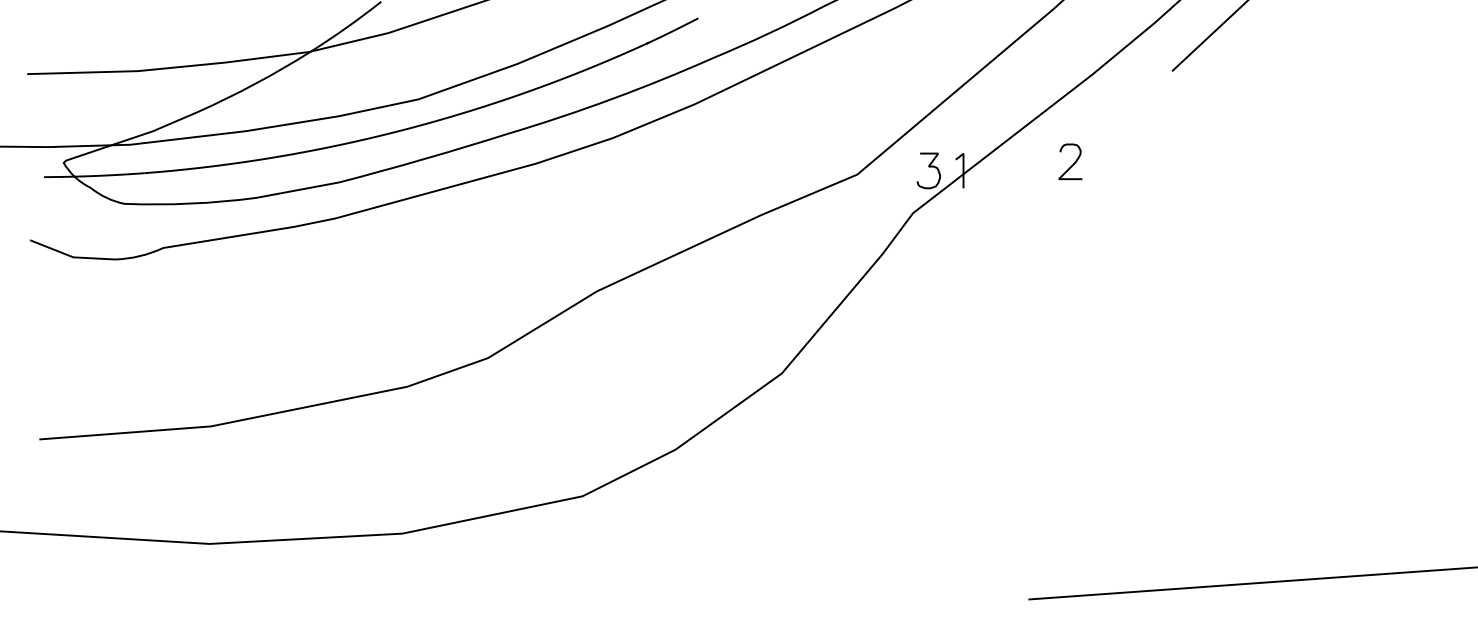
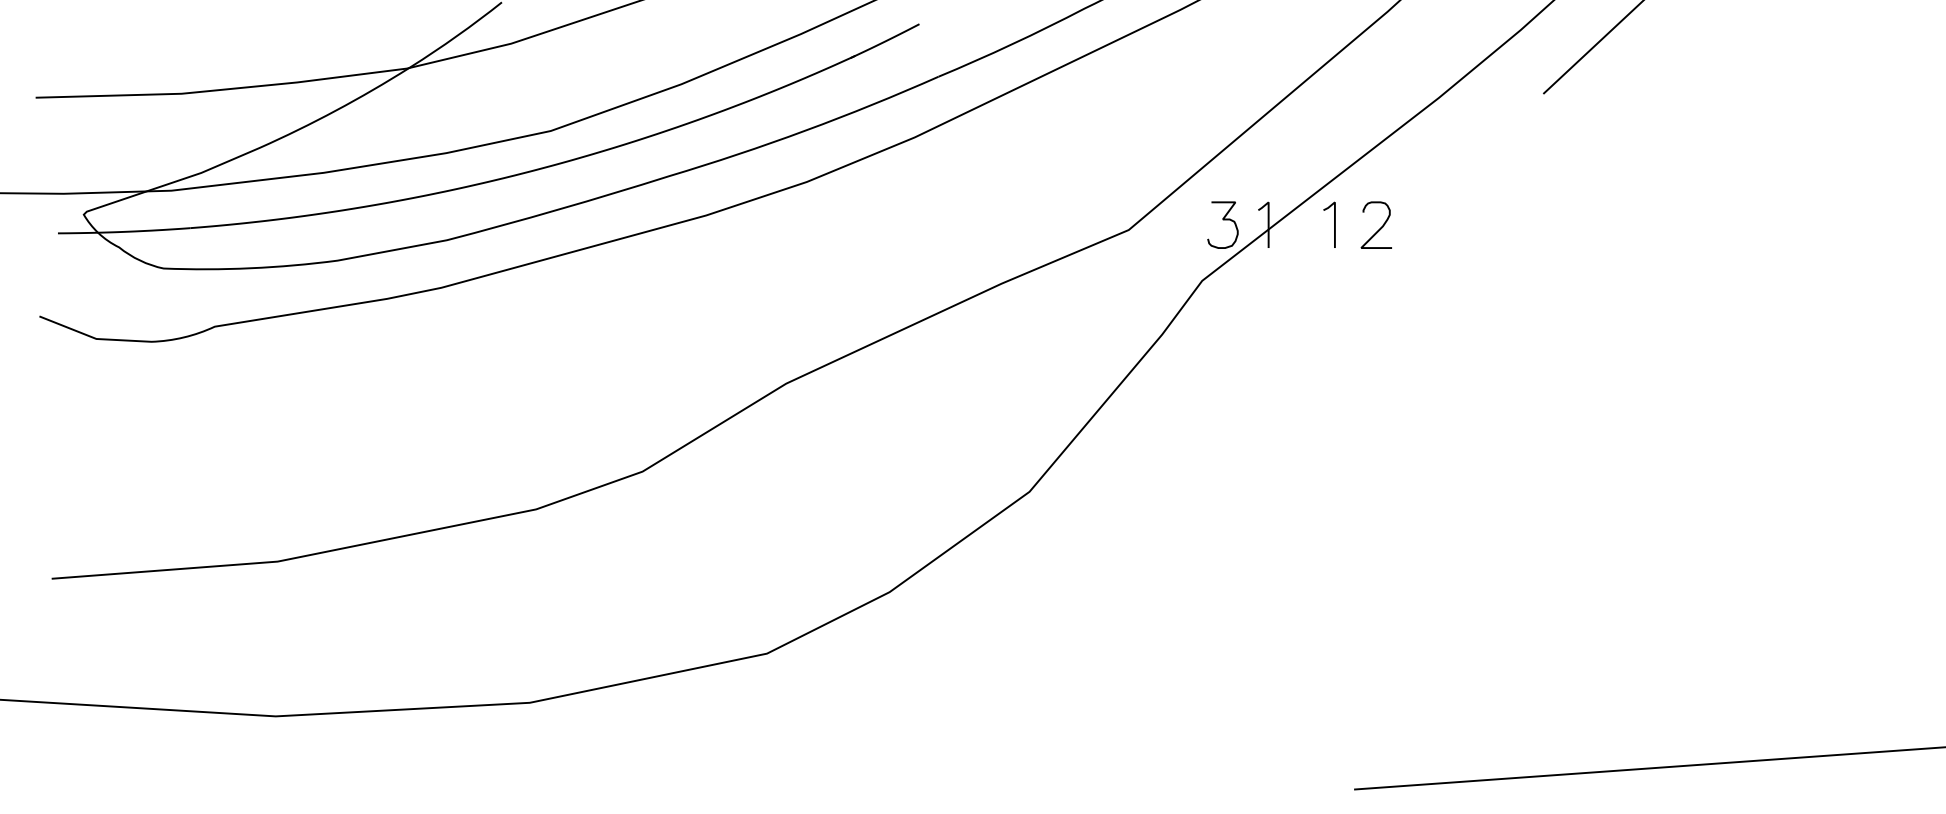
curve: (1072, 164) -> (1379, 228), moved
line: (1013, 170) -> (1334, 224), added

